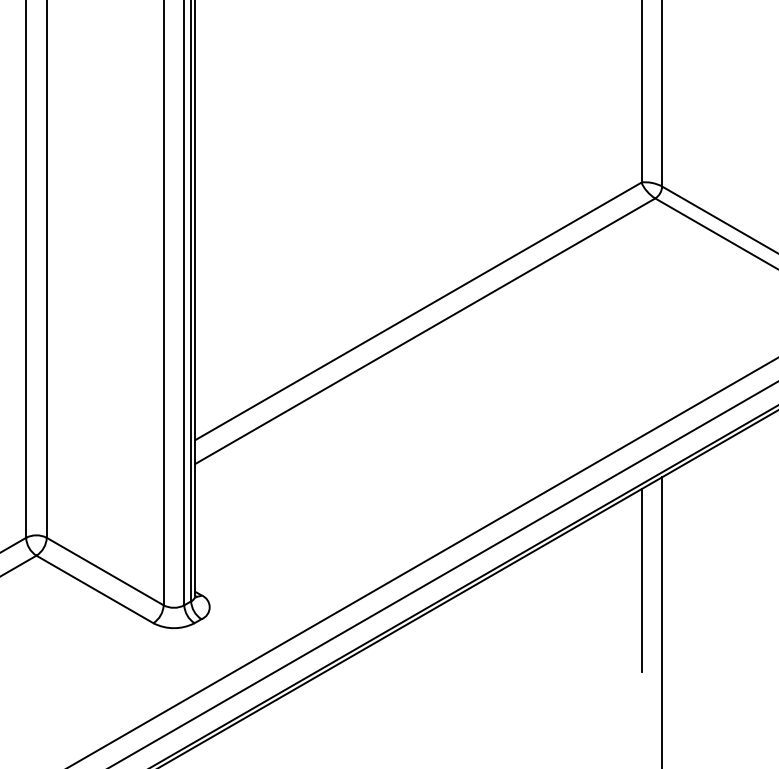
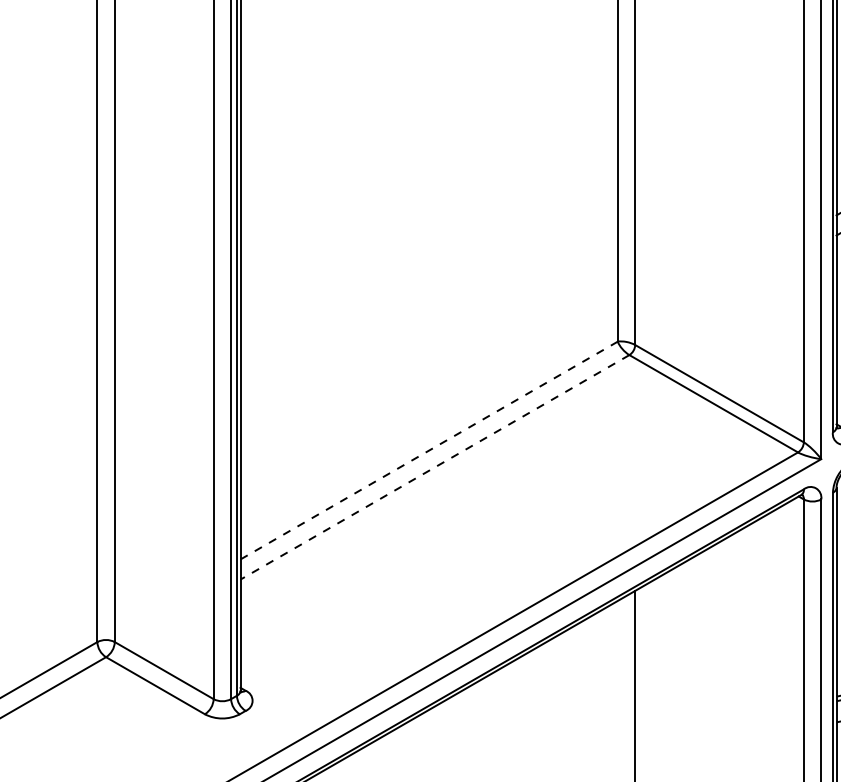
line: (418, 311) -> (429, 450), solid -> dashed
line: (424, 331) -> (434, 467), solid -> dashed
line: (641, 579) -> (617, 677), removed

